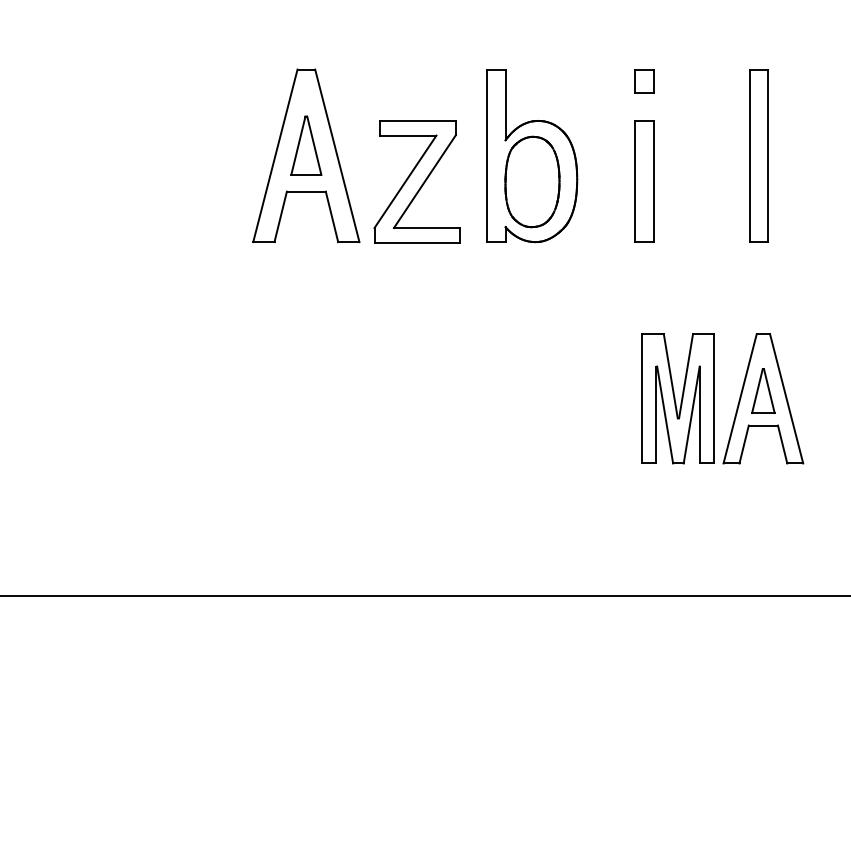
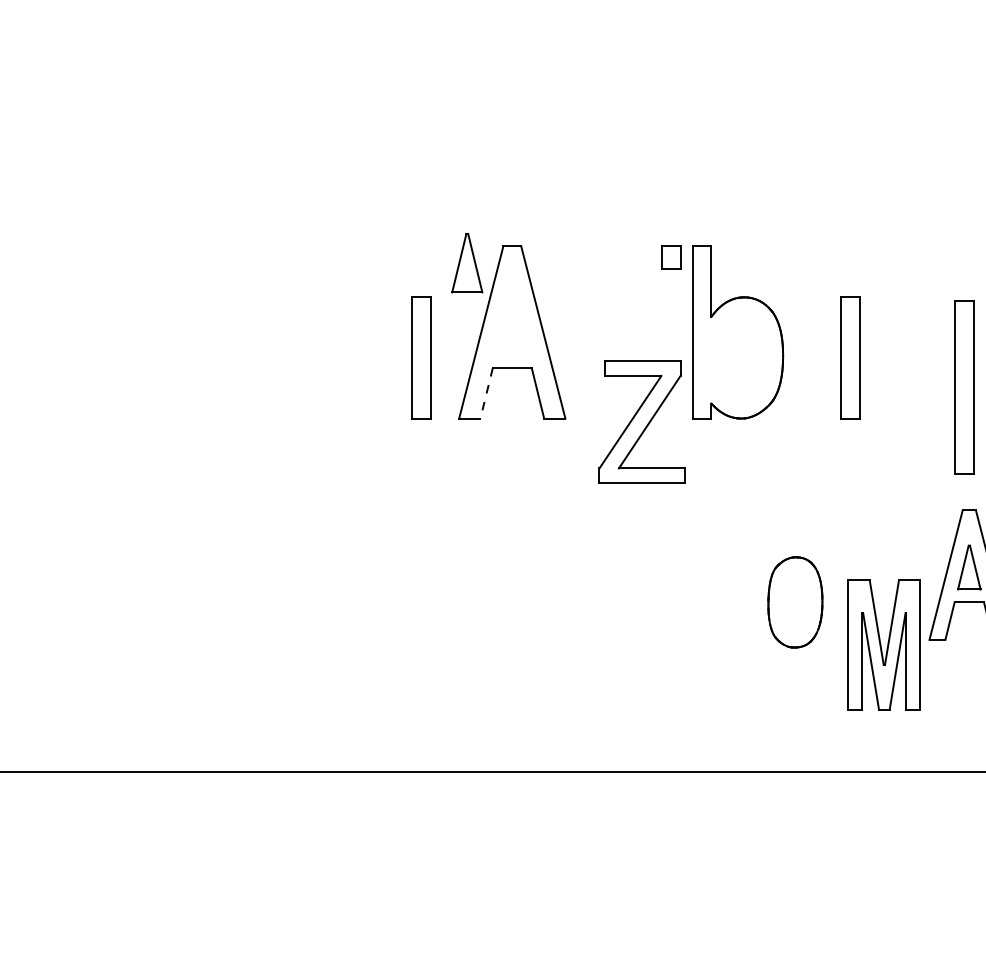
part: (644, 81) -> (671, 257), moved
part: (306, 146) -> (467, 263), moved
part: (758, 156) -> (964, 387), moved
part: (215, 181) -> (421, 357), added
part: (416, 181) -> (641, 421), moved
part: (532, 182) -> (795, 602), moved
line: (280, 217) -> (486, 393), solid -> dashed
part: (677, 398) -> (883, 644), moved

